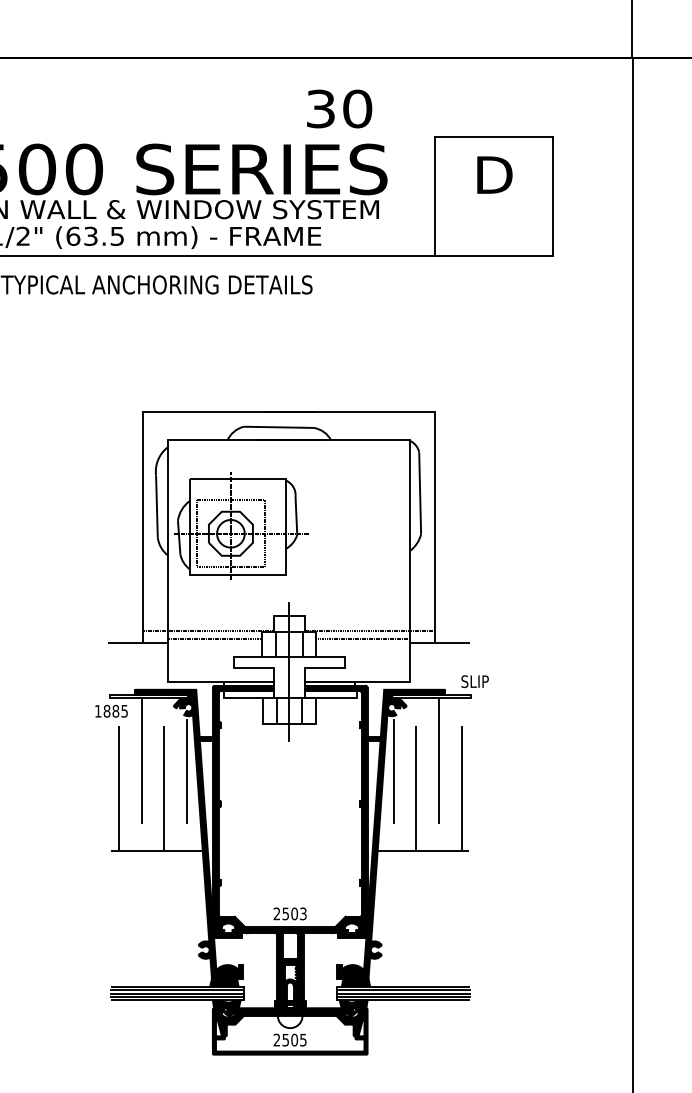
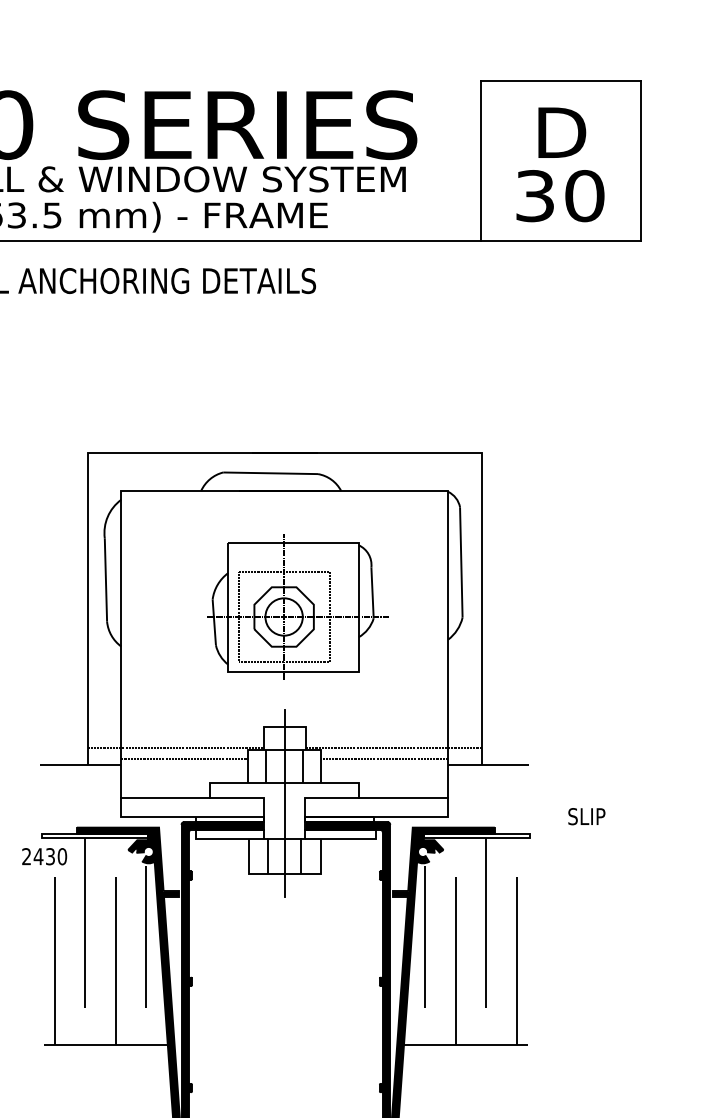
text: (339, 108) -> (560, 195), moved
part: (241, 525) -> (298, 605), moved
line: (200, 667) -> (164, 797), added
line: (377, 667) -> (403, 797), added
text: (474, 681) -> (585, 816), moved
text: (111, 710) -> (44, 855), 1885 -> 2430

